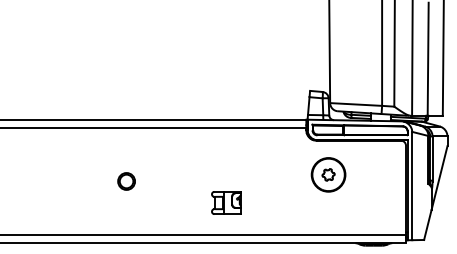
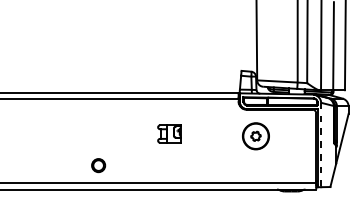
circle: (126, 181) -> (98, 165), moved
line: (412, 186) -> (321, 145), solid -> dashed
part: (226, 202) -> (169, 133), moved

